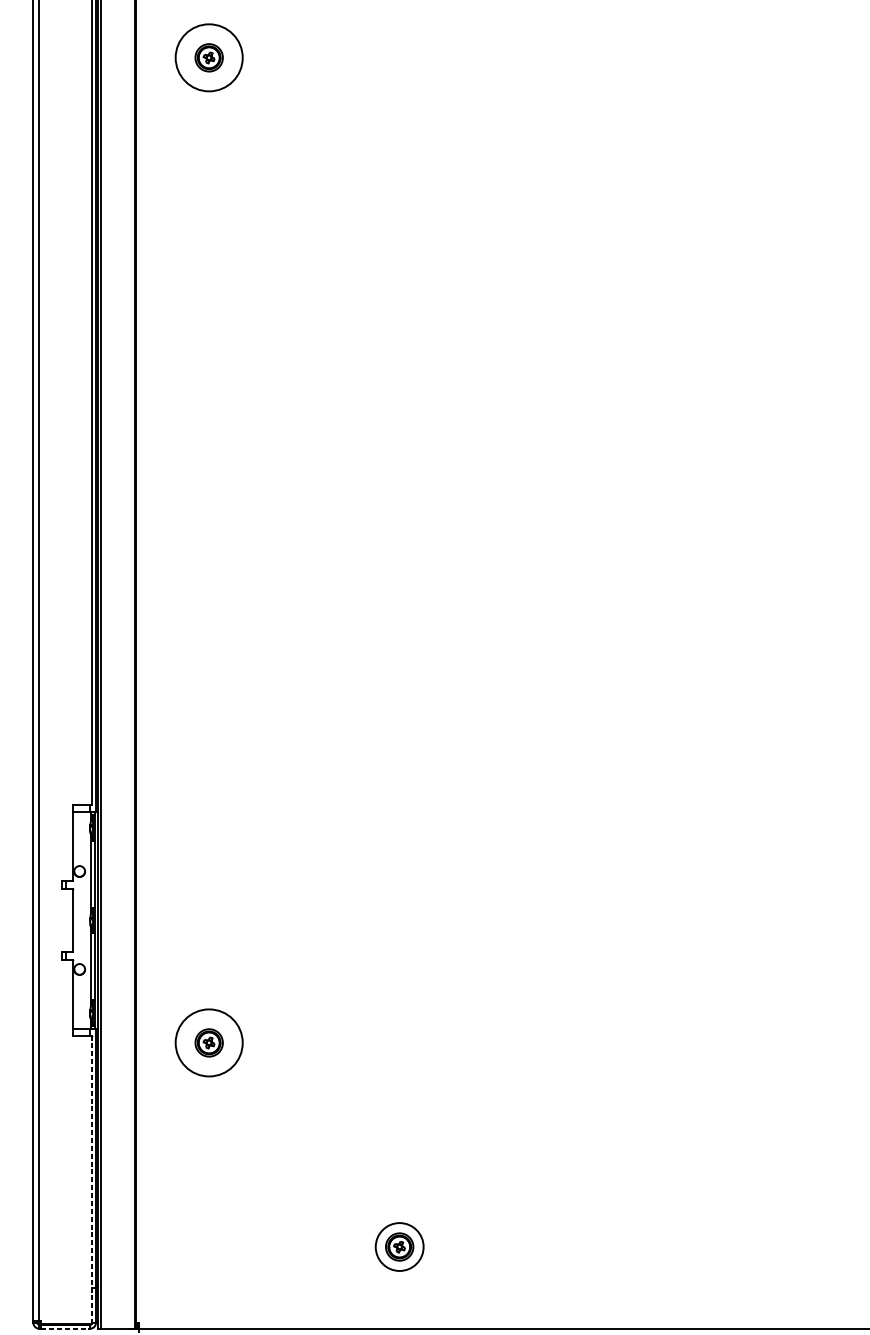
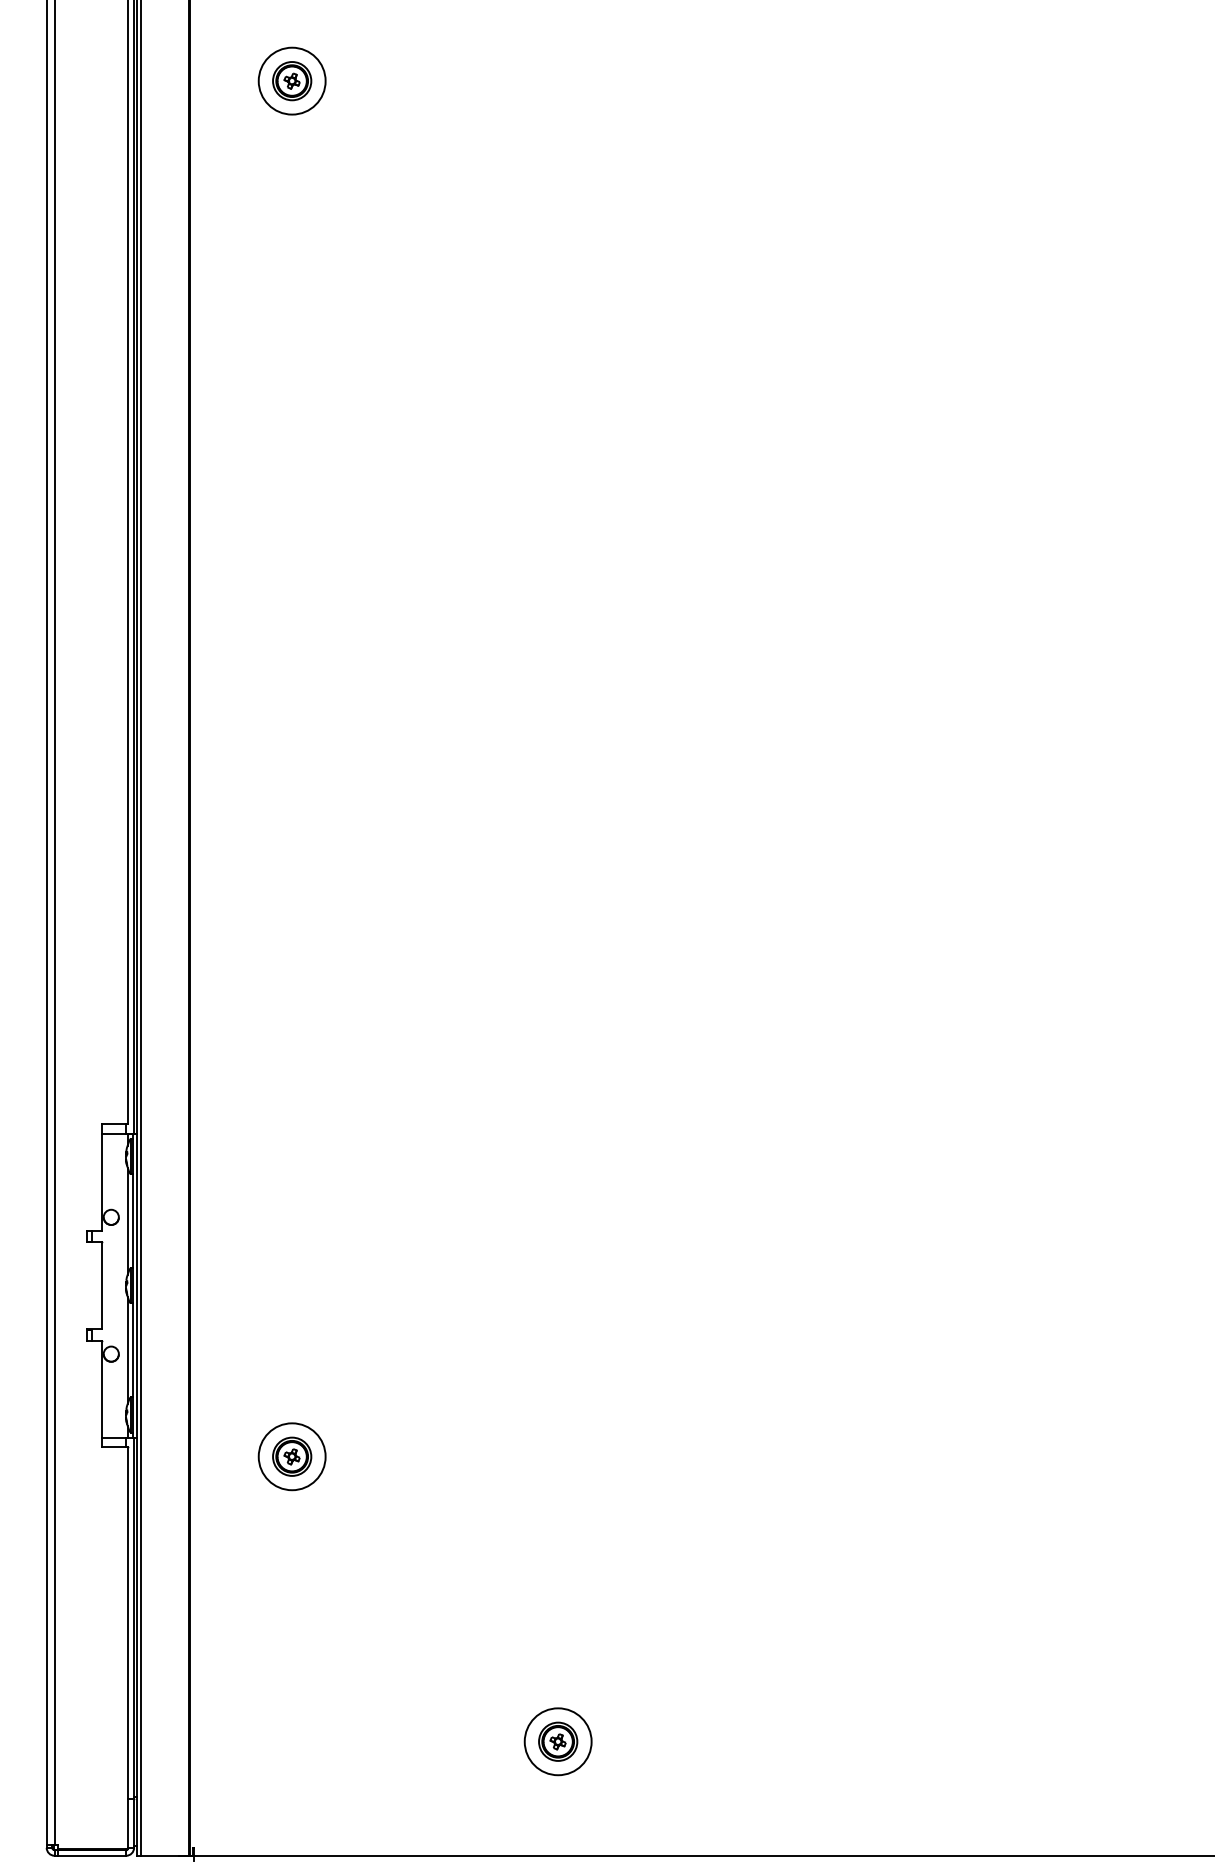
circle: (208, 57) -> (291, 80), size x0.71
circle: (208, 1042) -> (291, 1456), size x0.71
line: (91, 1179) -> (128, 1647), dashed -> solid
line: (66, 1328) -> (92, 1855), dashed -> solid

